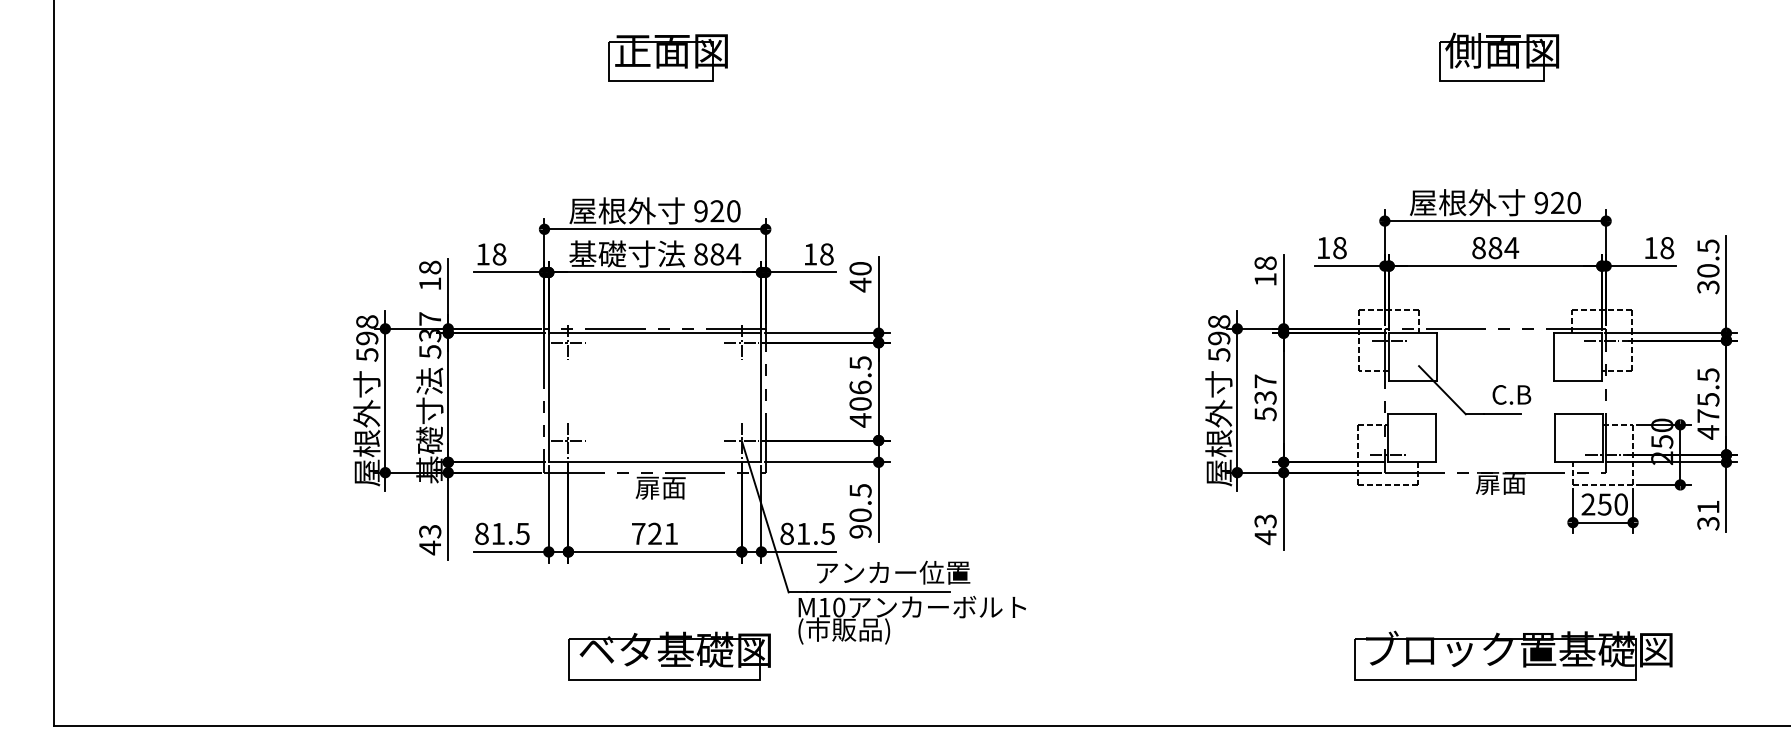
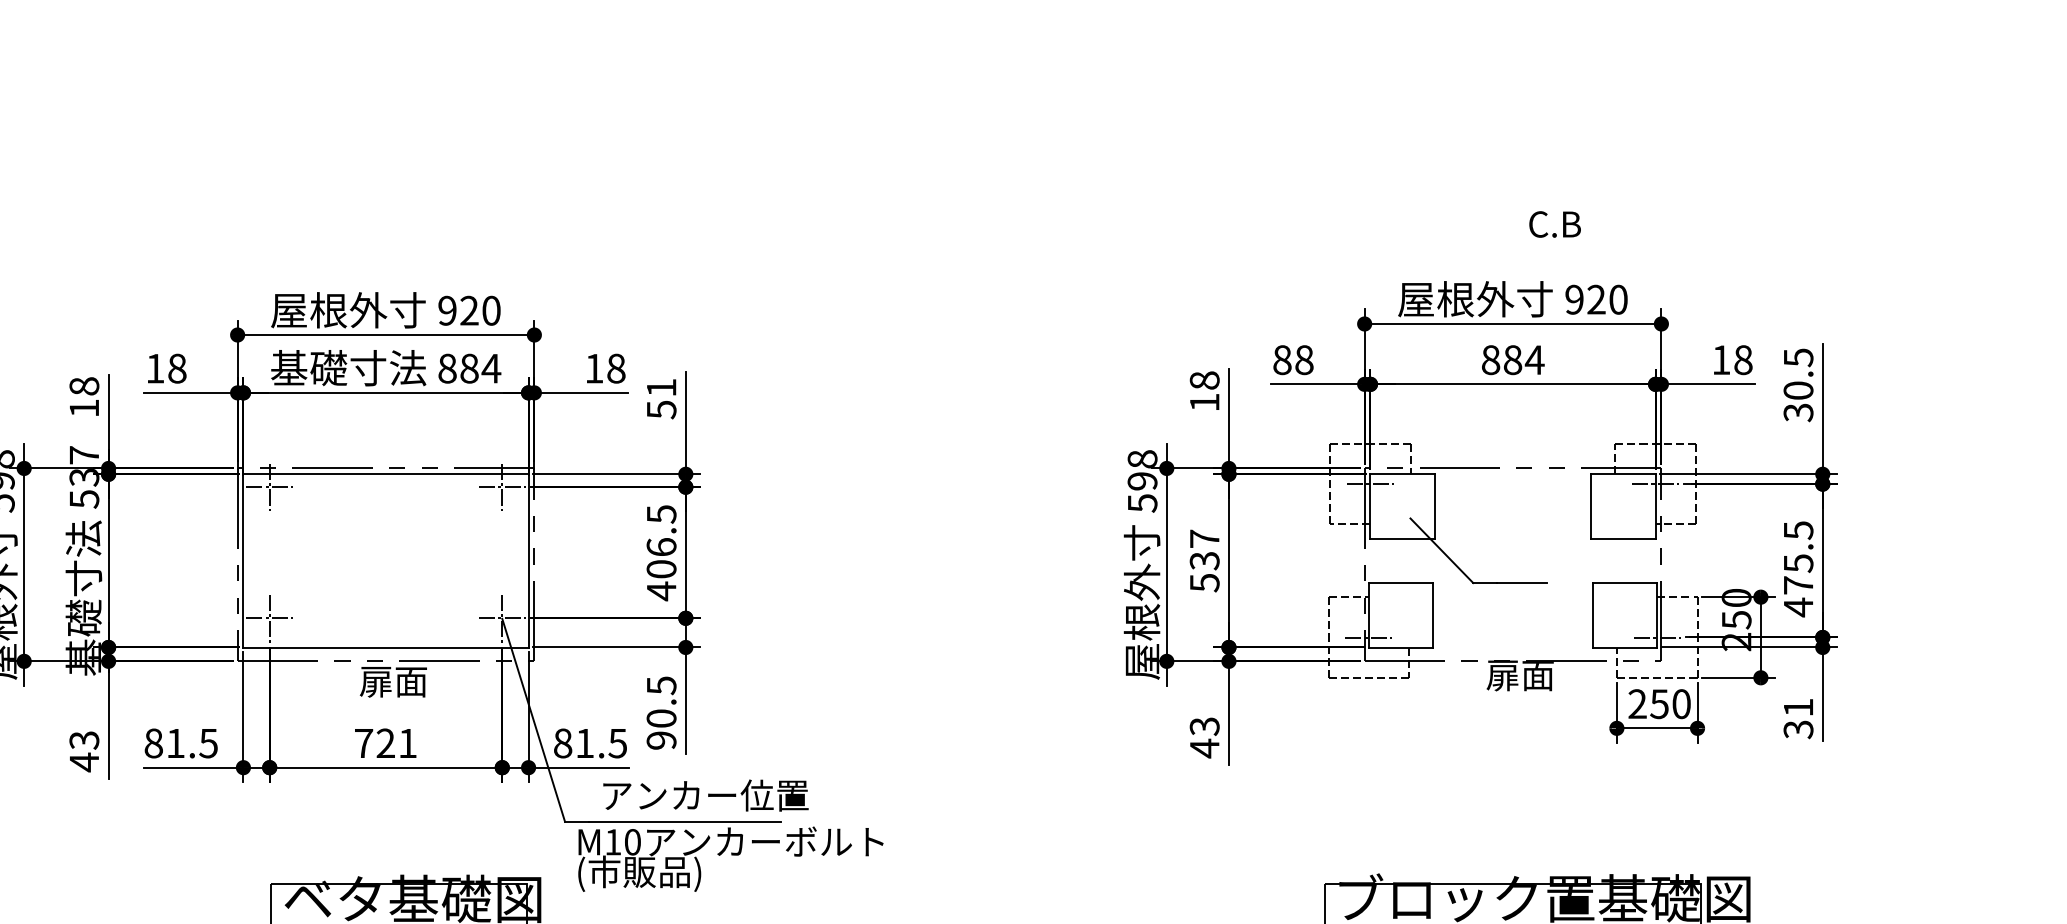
part: (1499, 56) -> (1518, 103), removed
part: (667, 57) -> (402, 104), removed
text: (1323, 248) -> (1282, 360), 18 -> 88
text: (860, 277) -> (661, 399), 40 -> 51
text: (1511, 394) -> (1554, 223), moved

